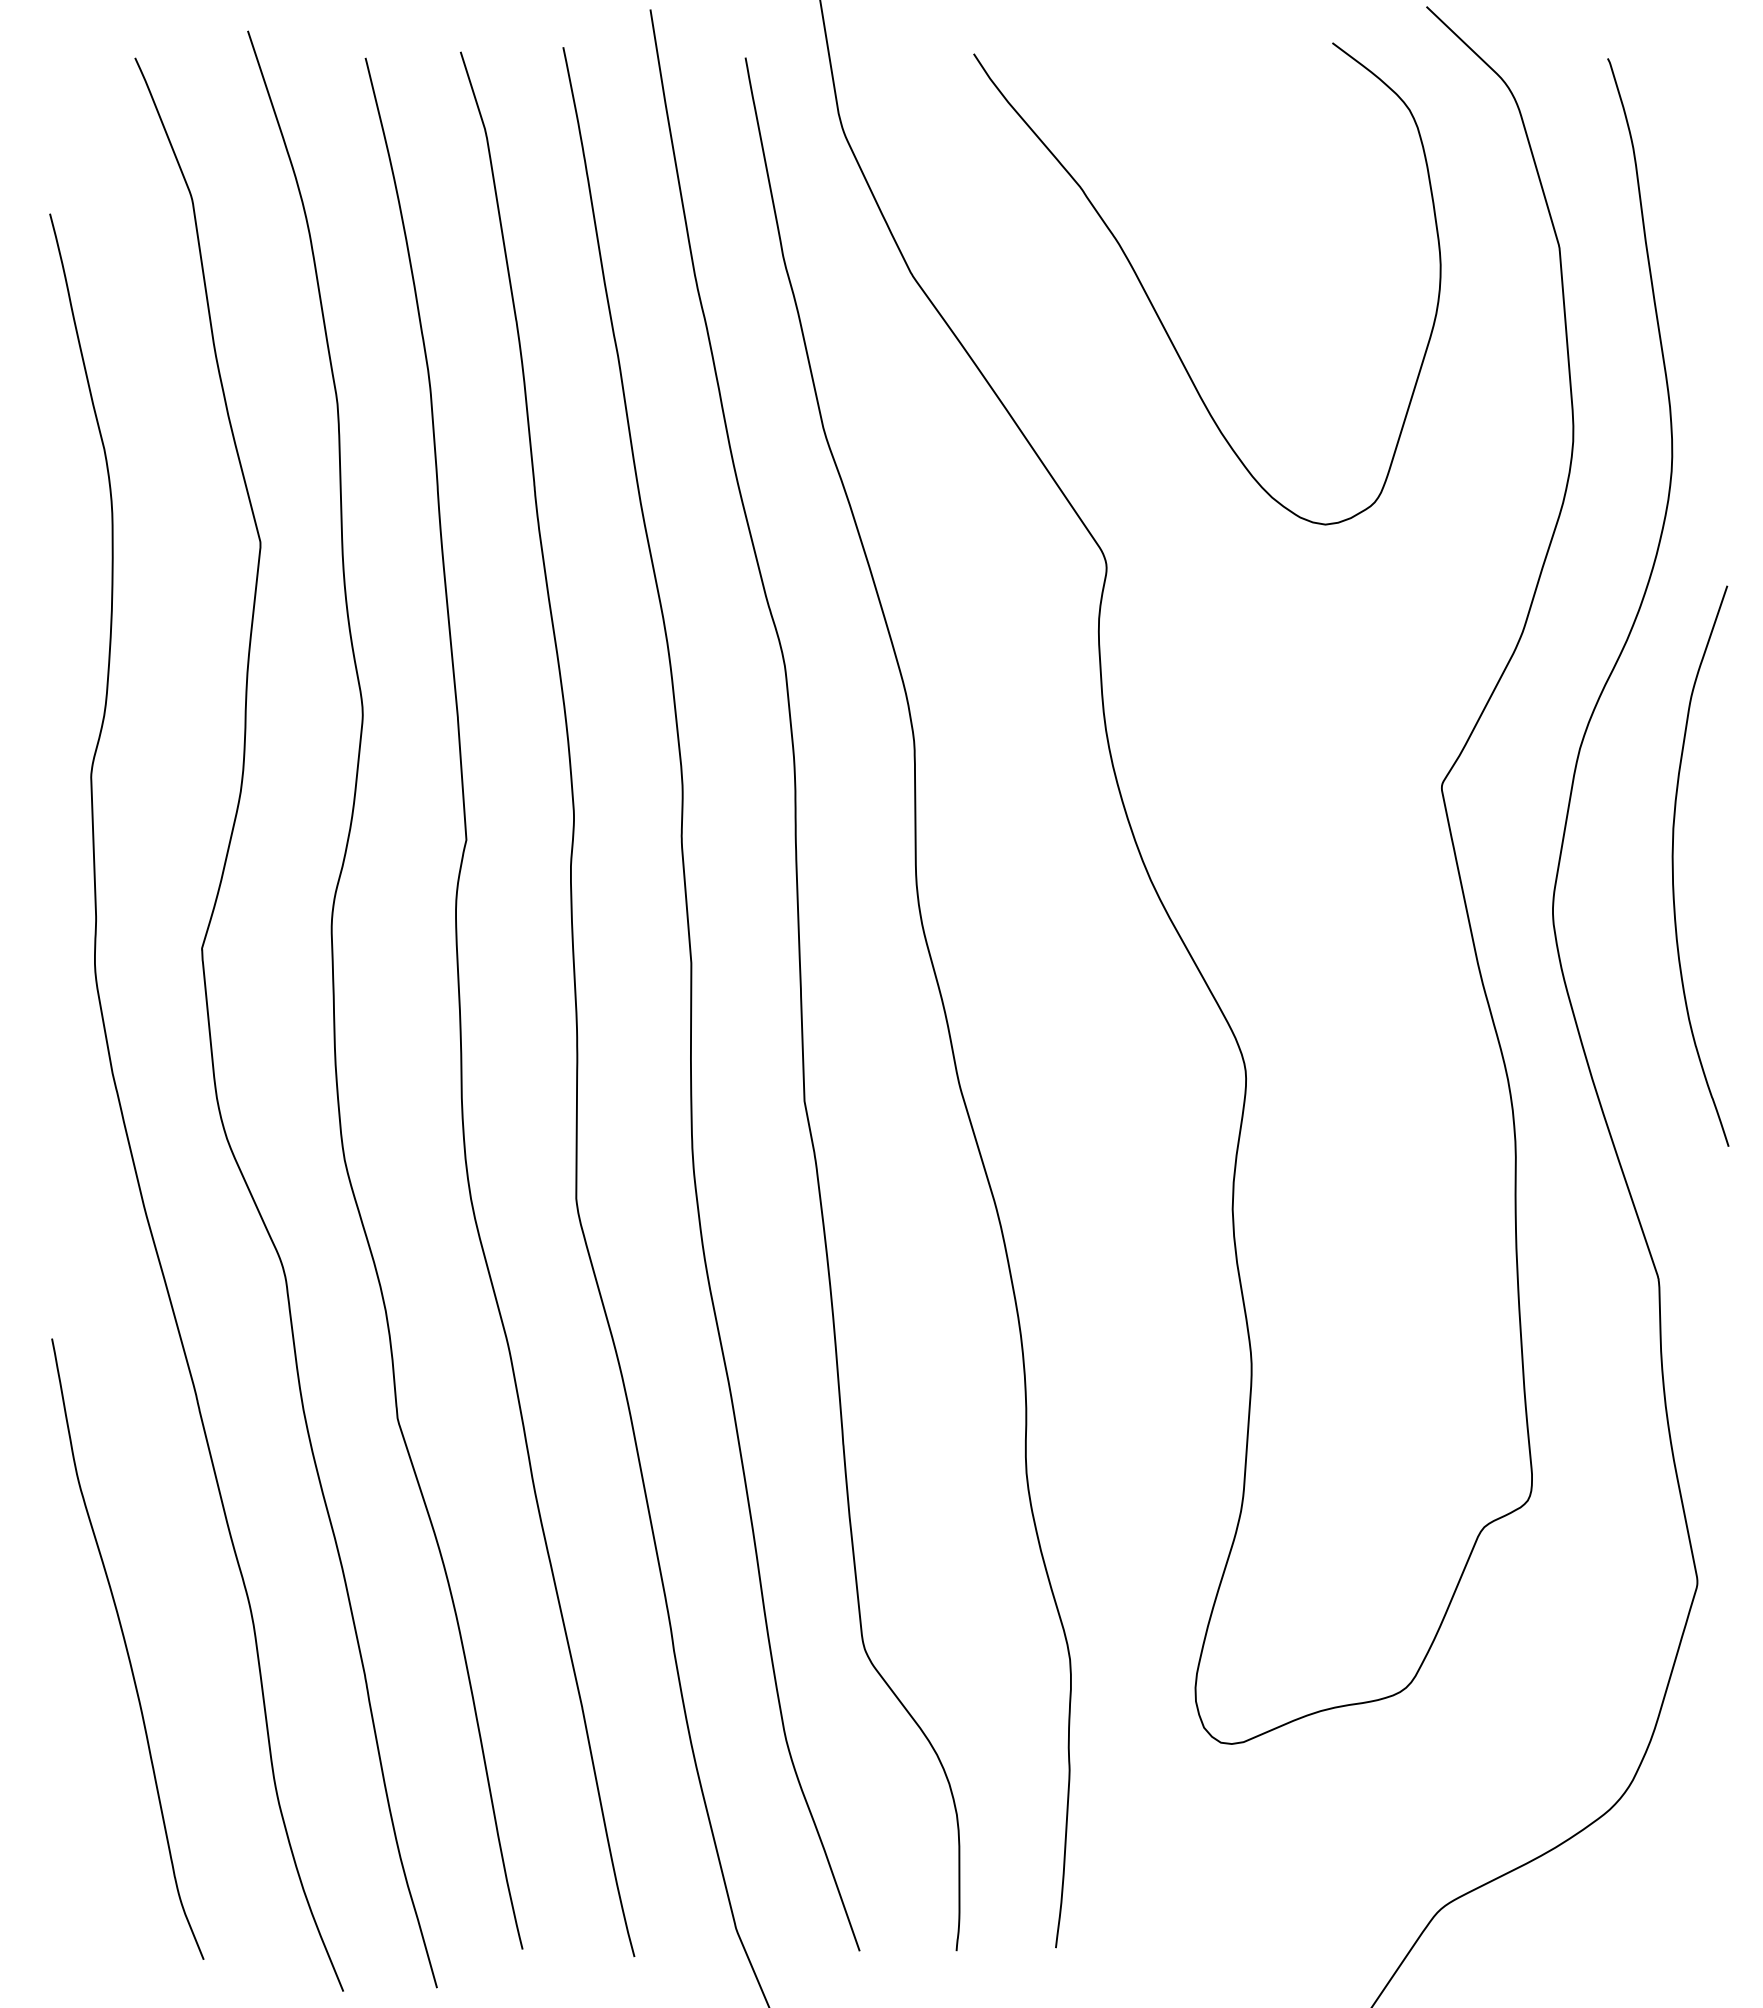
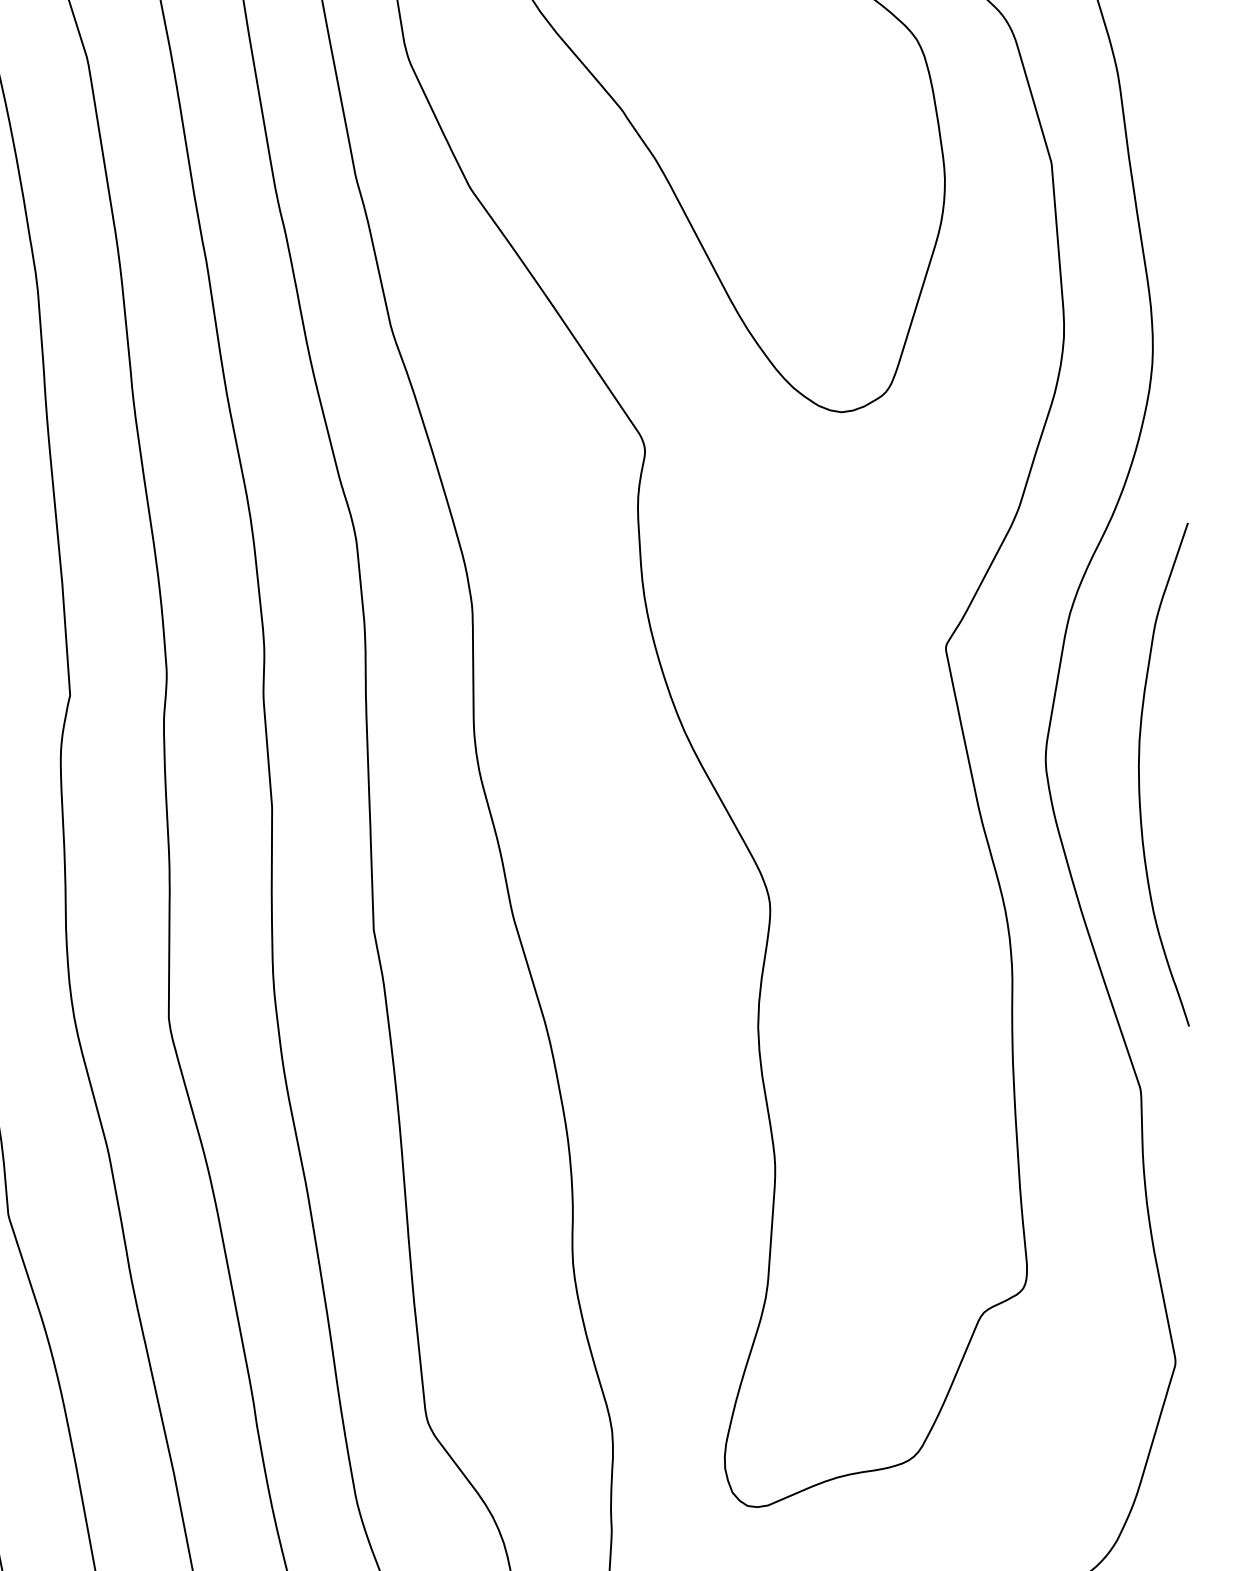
curve: (1673, 865) -> (1139, 774), moved

